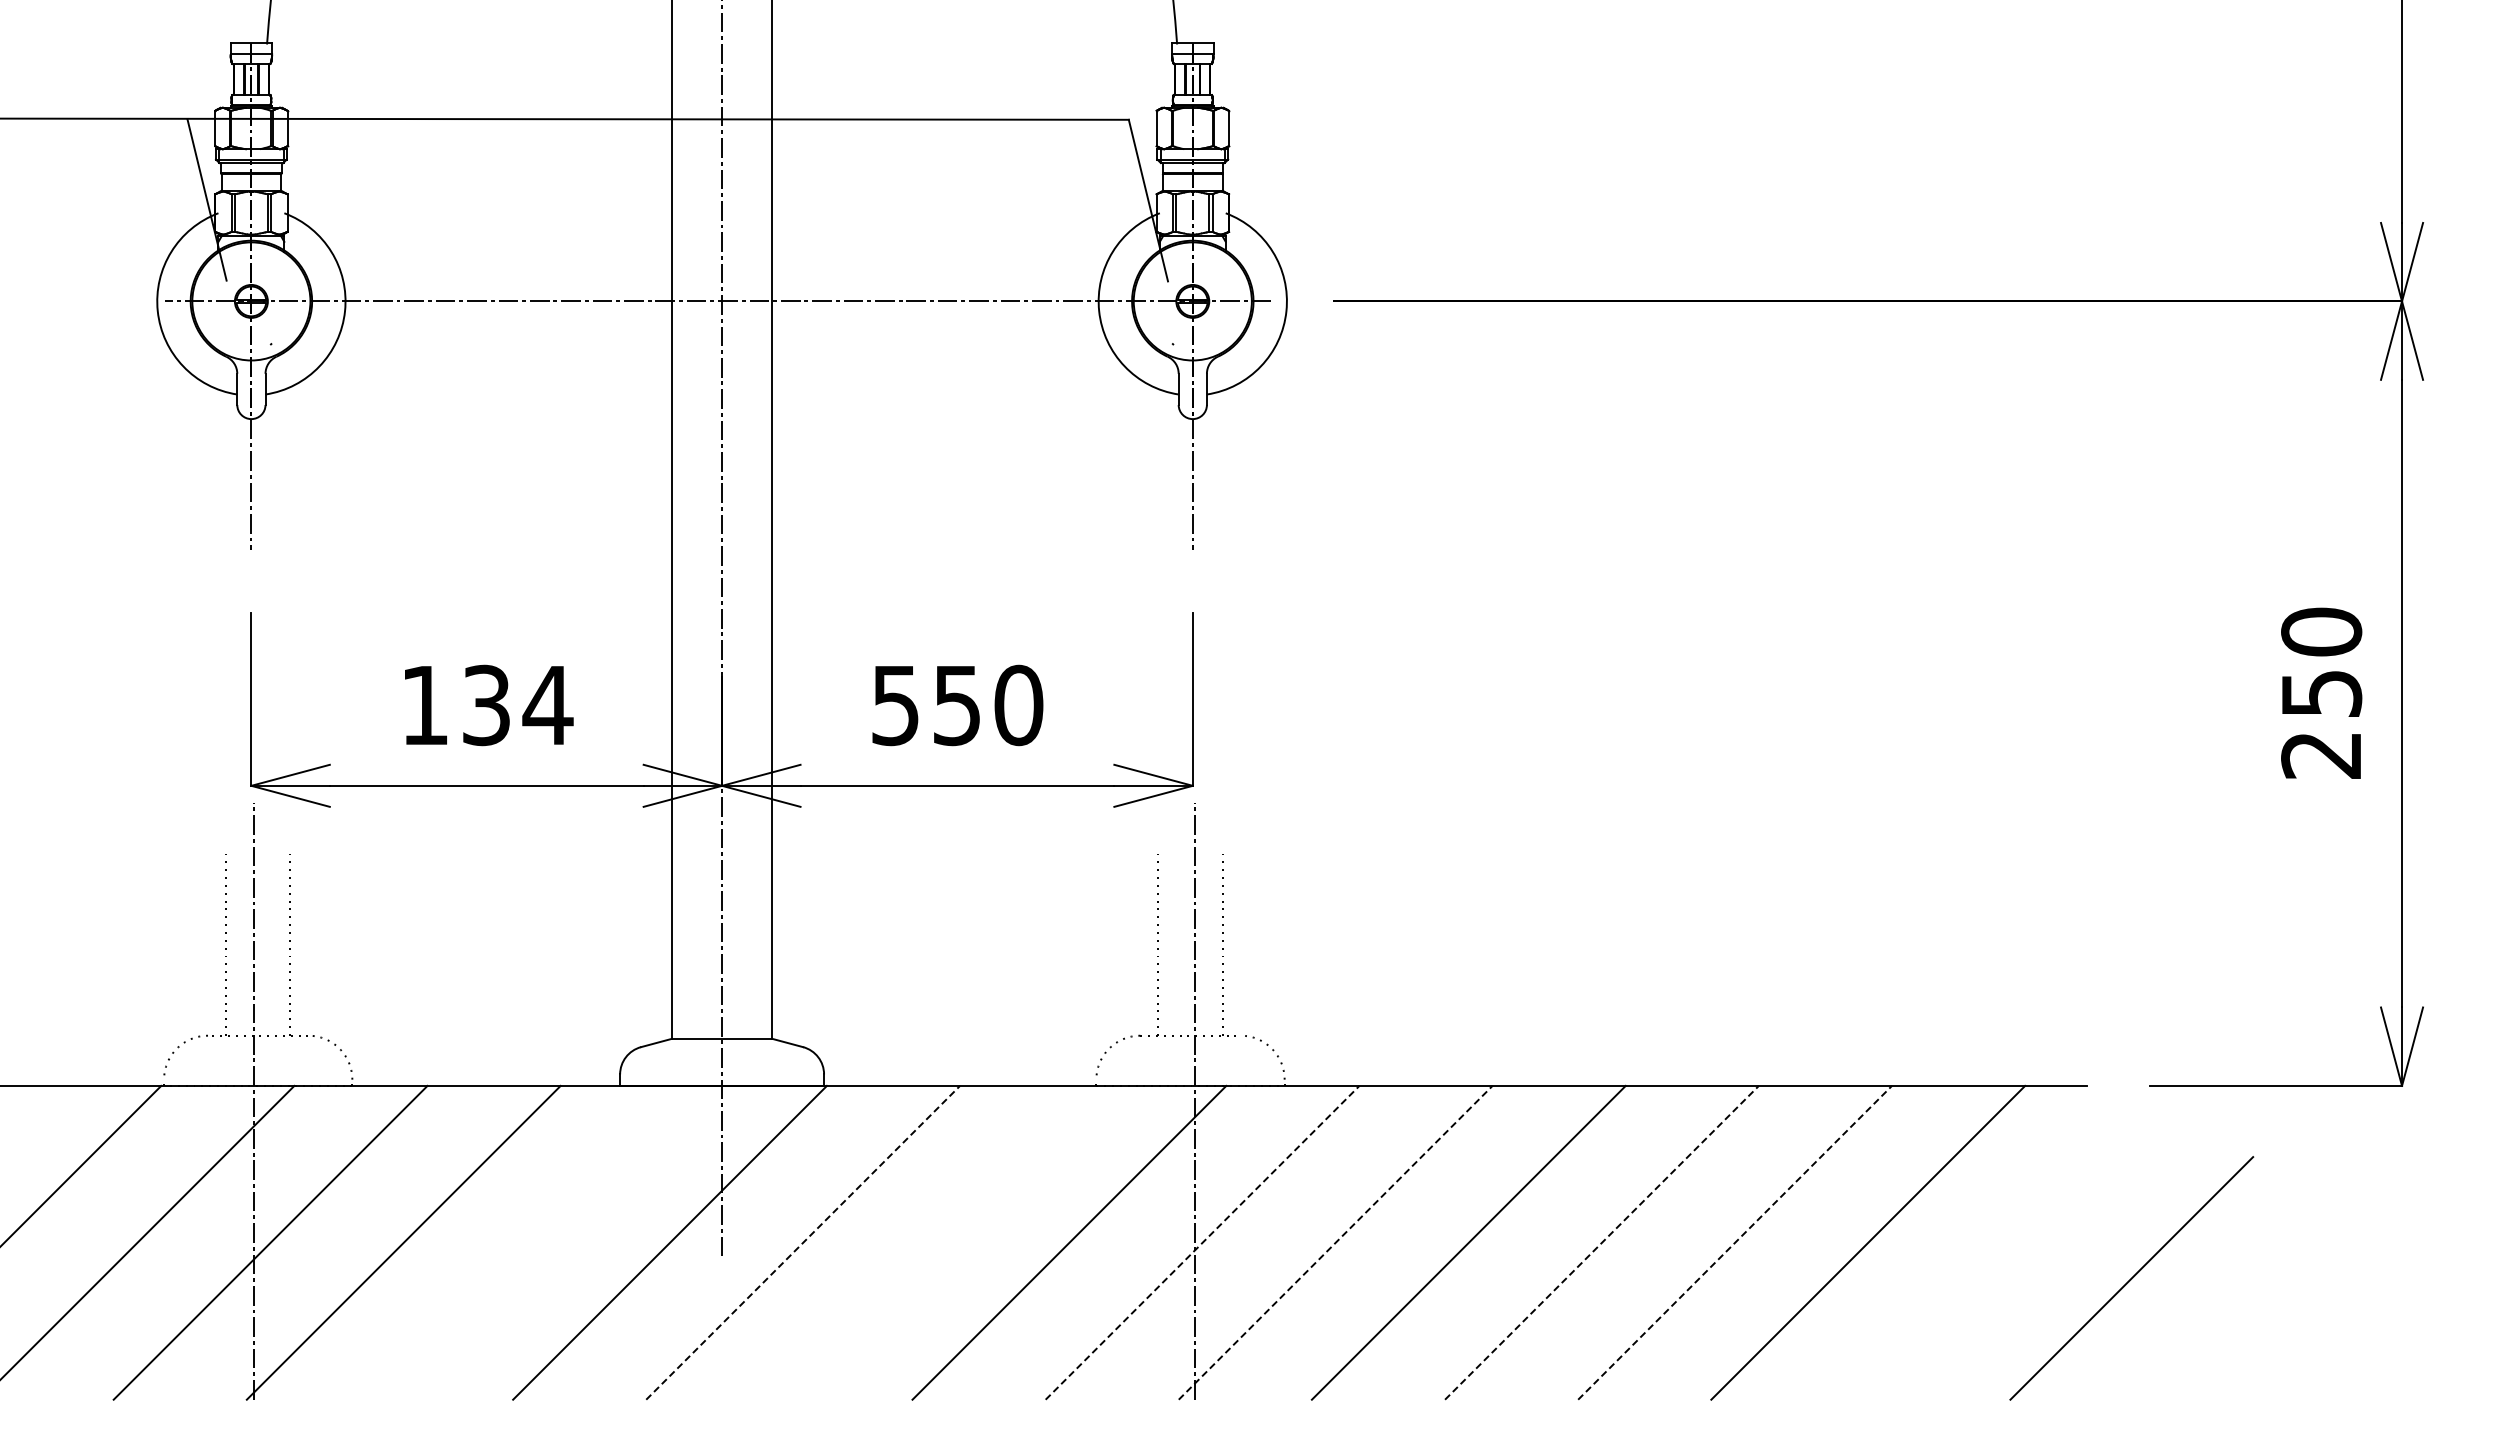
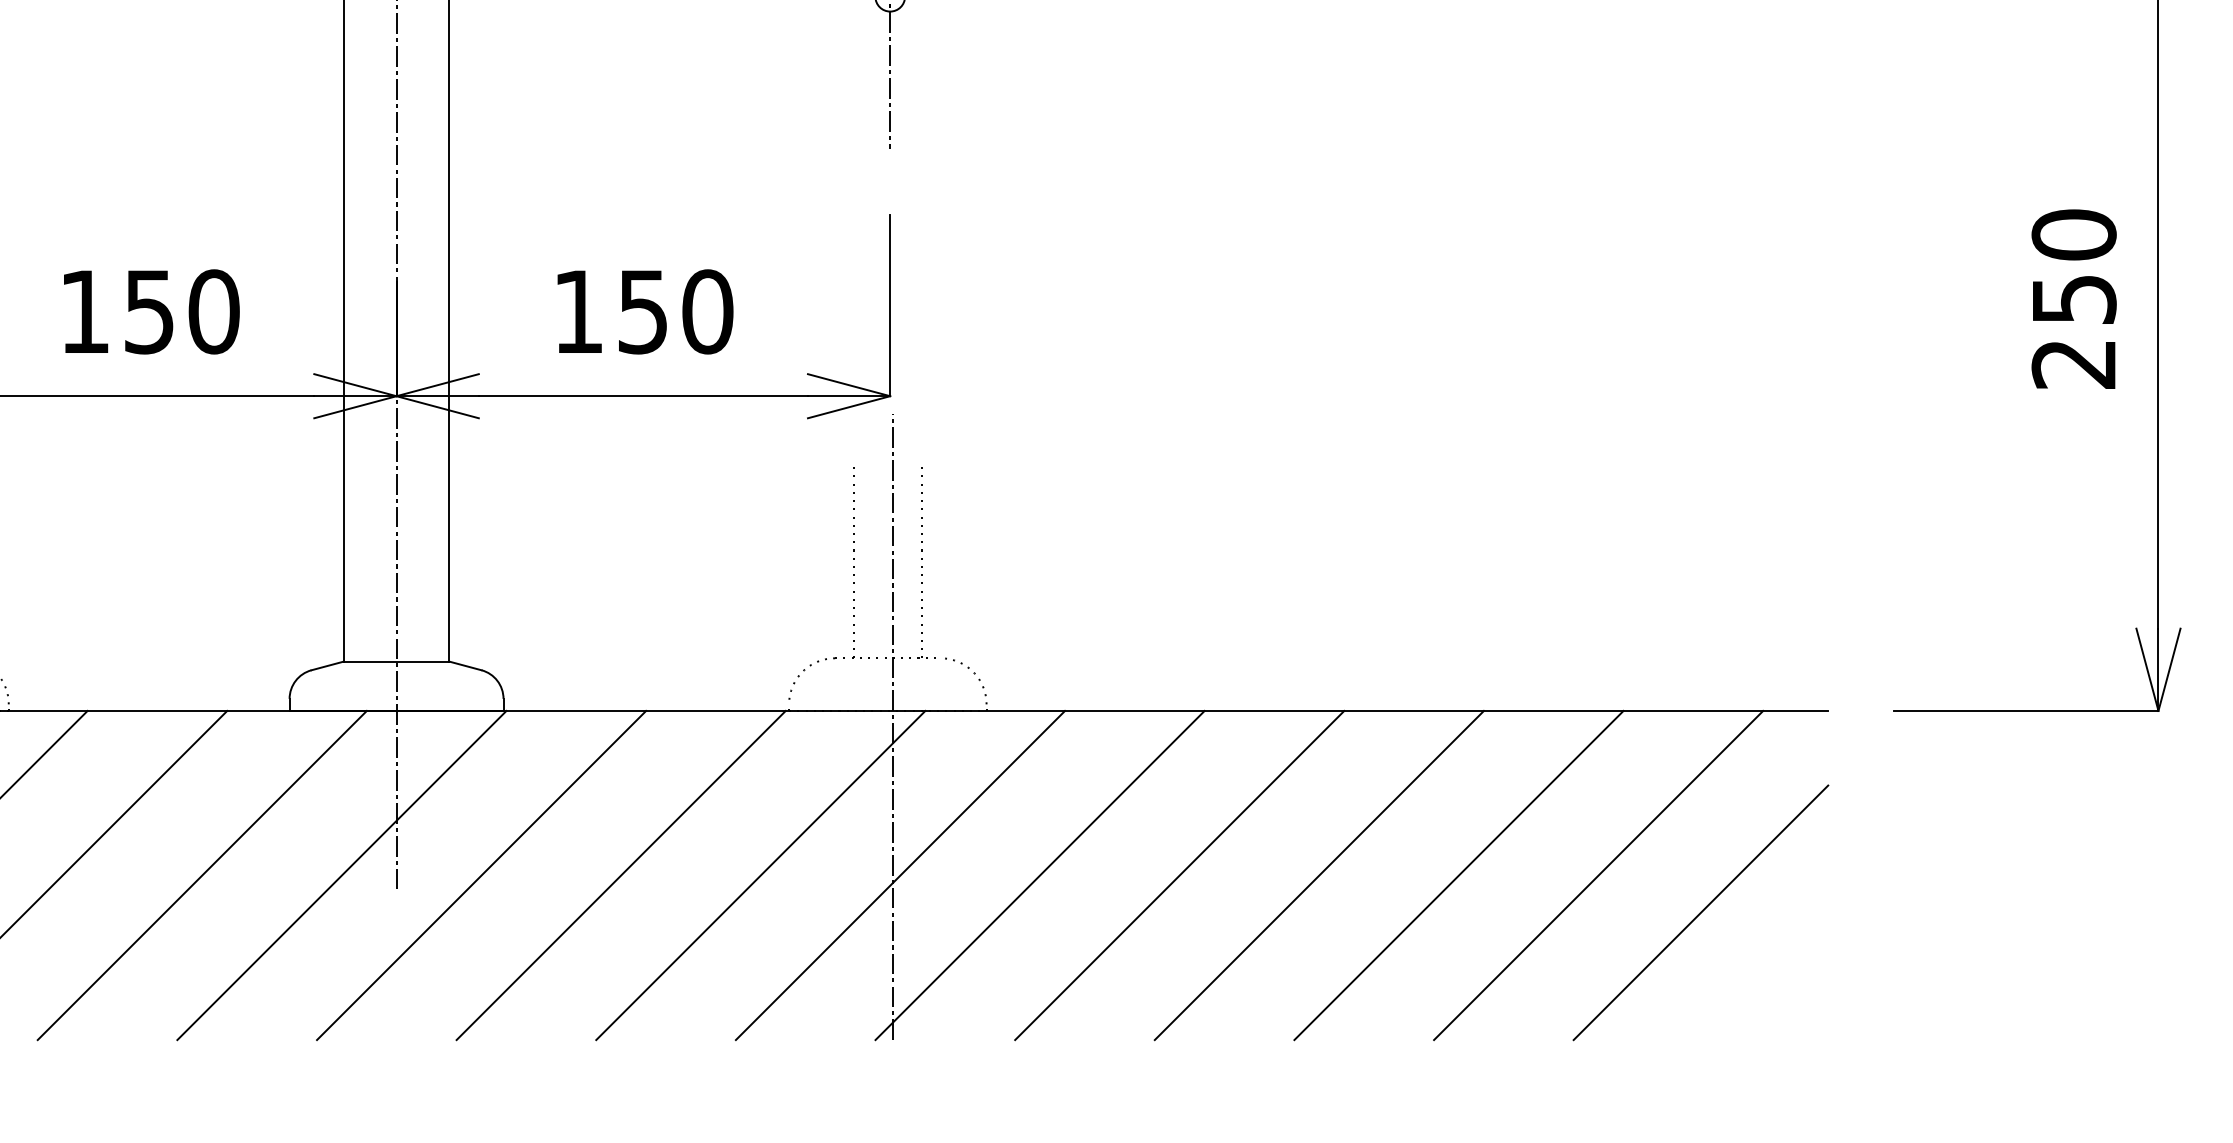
text: (518, 705) -> (183, 311), 134 -> 150
text: (895, 706) -> (578, 313), 550 -> 150
line: (536, 1242) -> (201, 875), added
line: (803, 1242) -> (481, 875), dashed -> solid
line: (936, 1242) -> (621, 875), added
line: (1202, 1242) -> (900, 875), dashed -> solid
line: (1335, 1242) -> (1039, 875), dashed -> solid
line: (1601, 1242) -> (1318, 875), dashed -> solid
line: (1735, 1242) -> (1459, 875), dashed -> solid
line: (2131, 1278) -> (1700, 912), moved

